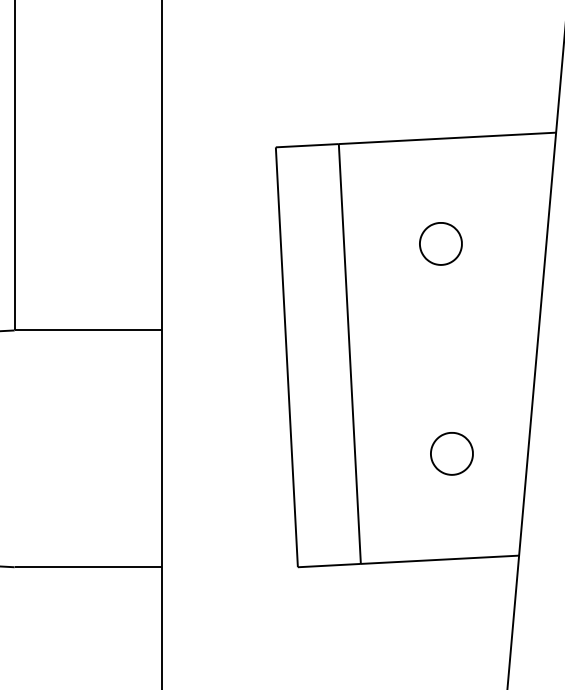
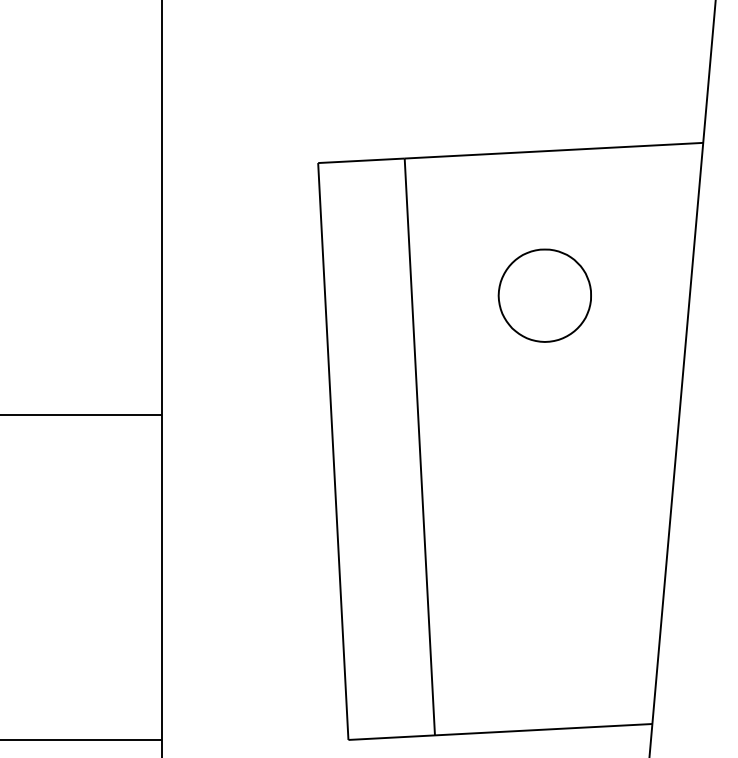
part: (440, 243) -> (544, 295), size x1.6
part: (451, 453) -> (559, 583), removed

